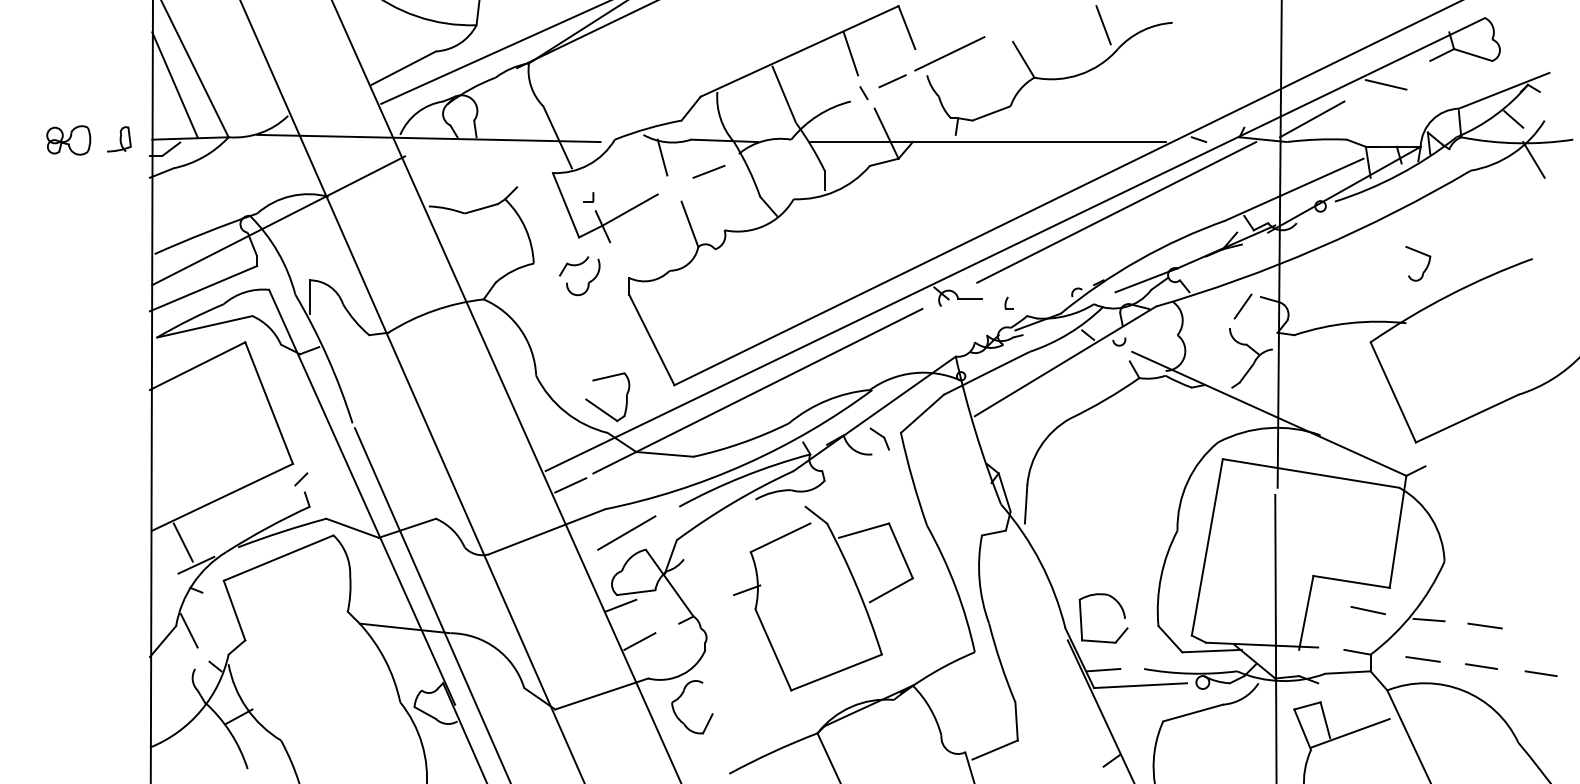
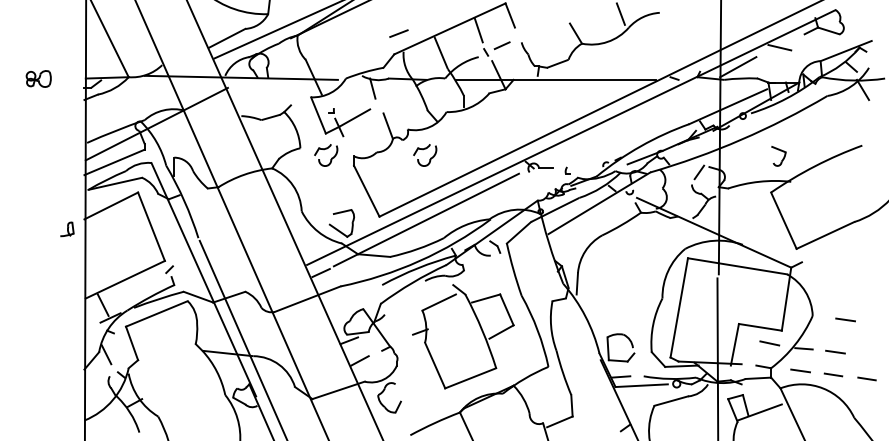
line: (948, 52) -> (533, 29), removed
line: (174, 84) -> (98, 47), removed
part: (119, 139) -> (67, 229), moved
line: (708, 171) -> (398, 33), moved
line: (1115, 212) -> (627, 119), removed
part: (1417, 264) -> (778, 156), moved
part: (756, 276) -> (425, 155), added
line: (626, 532) -> (352, 299), removed
line: (1502, 567) -> (845, 319), added

